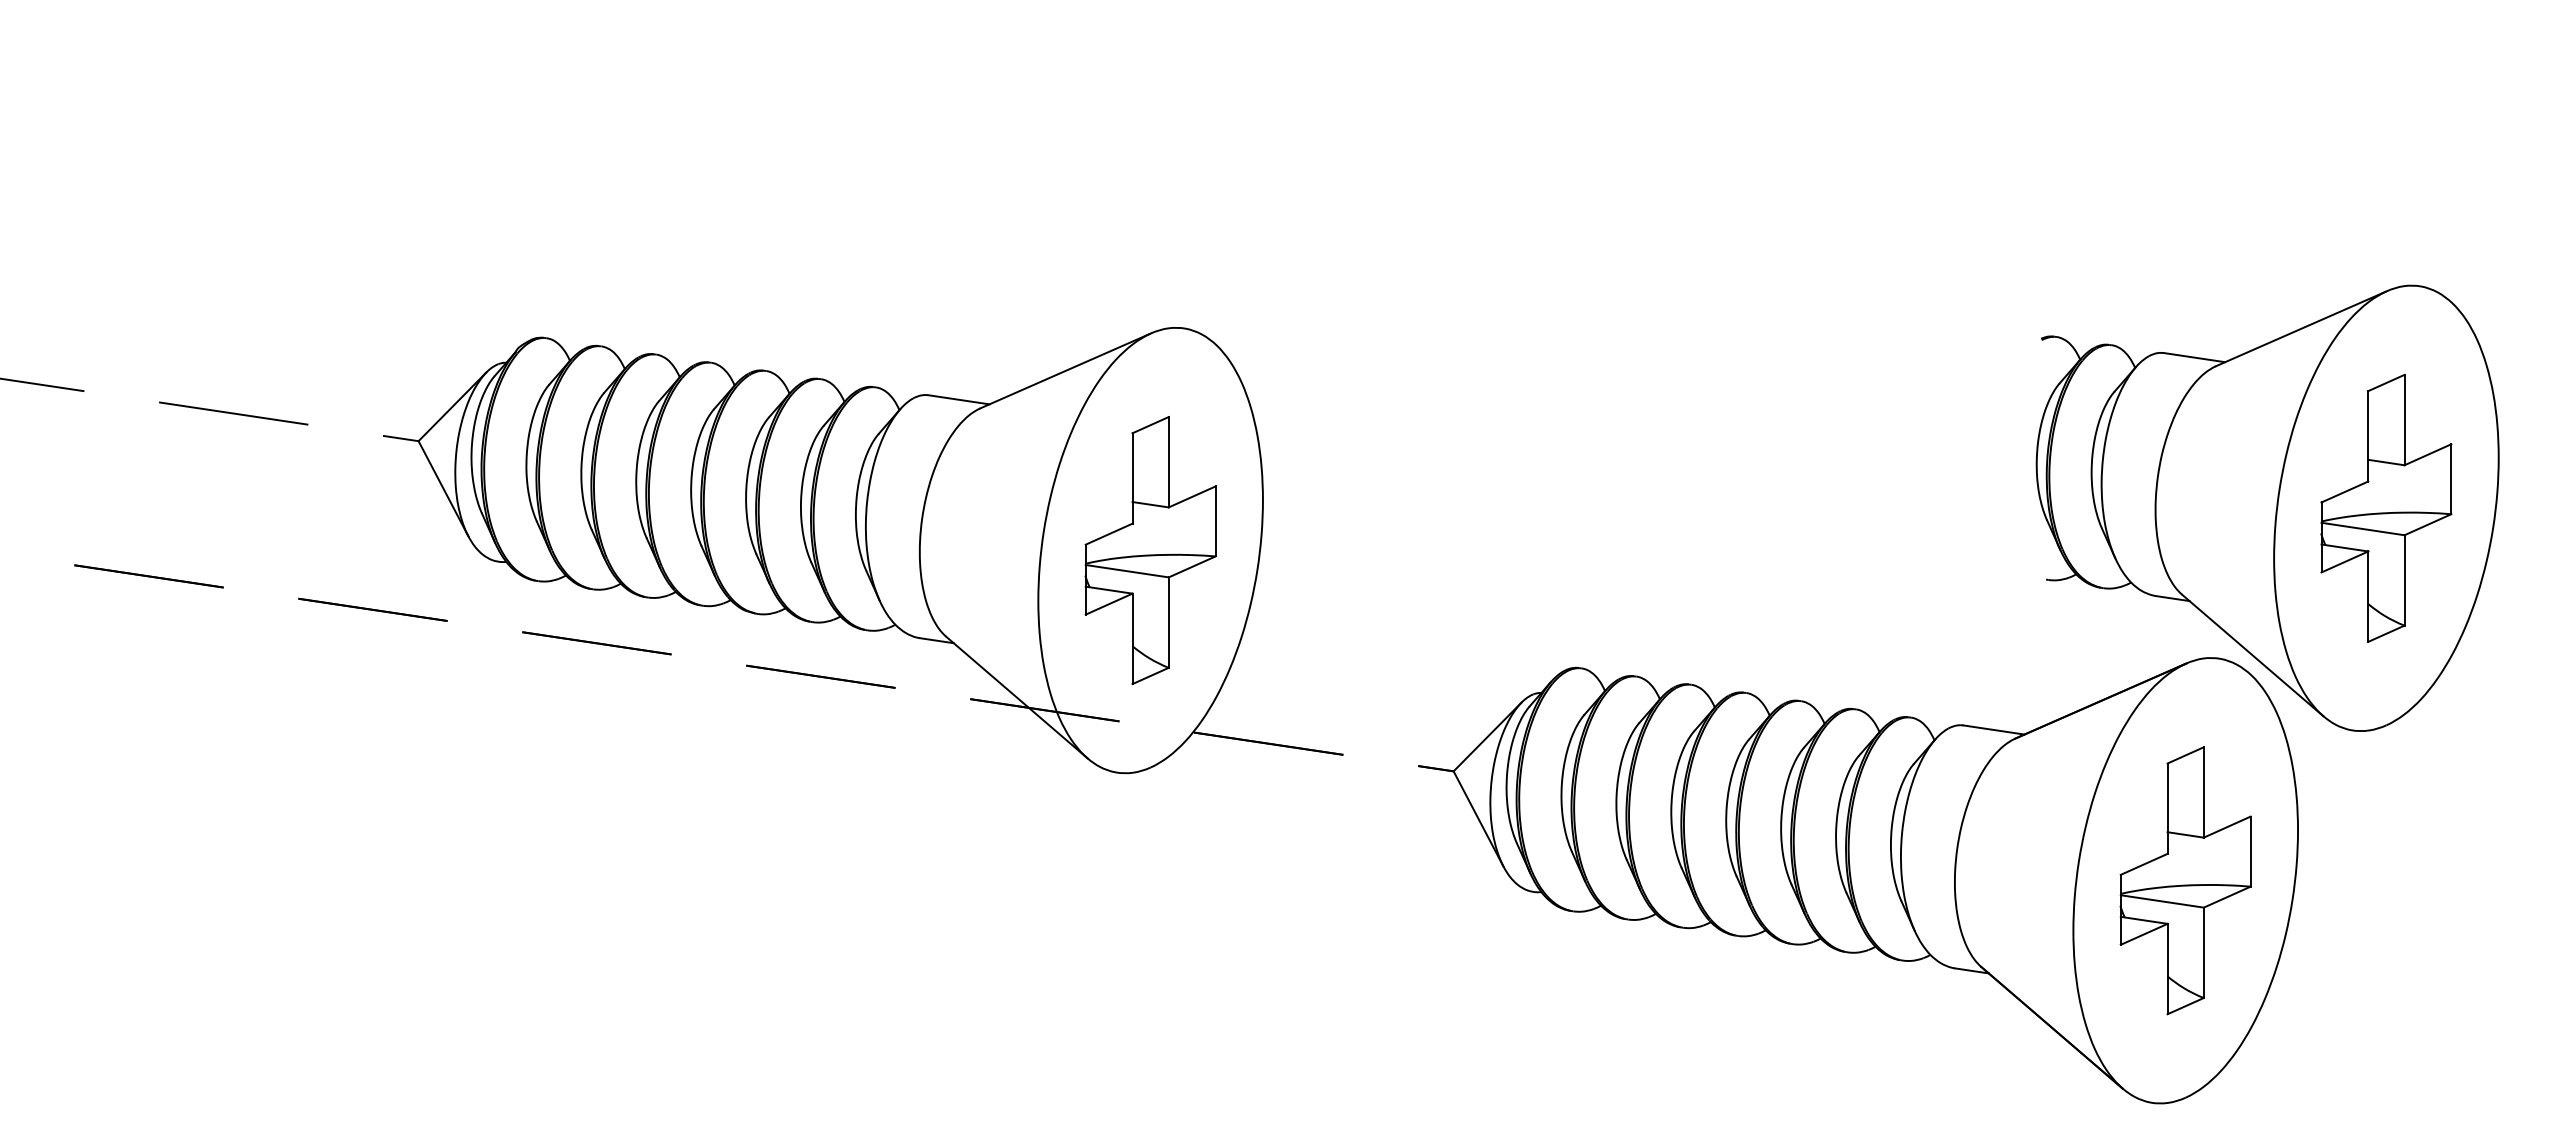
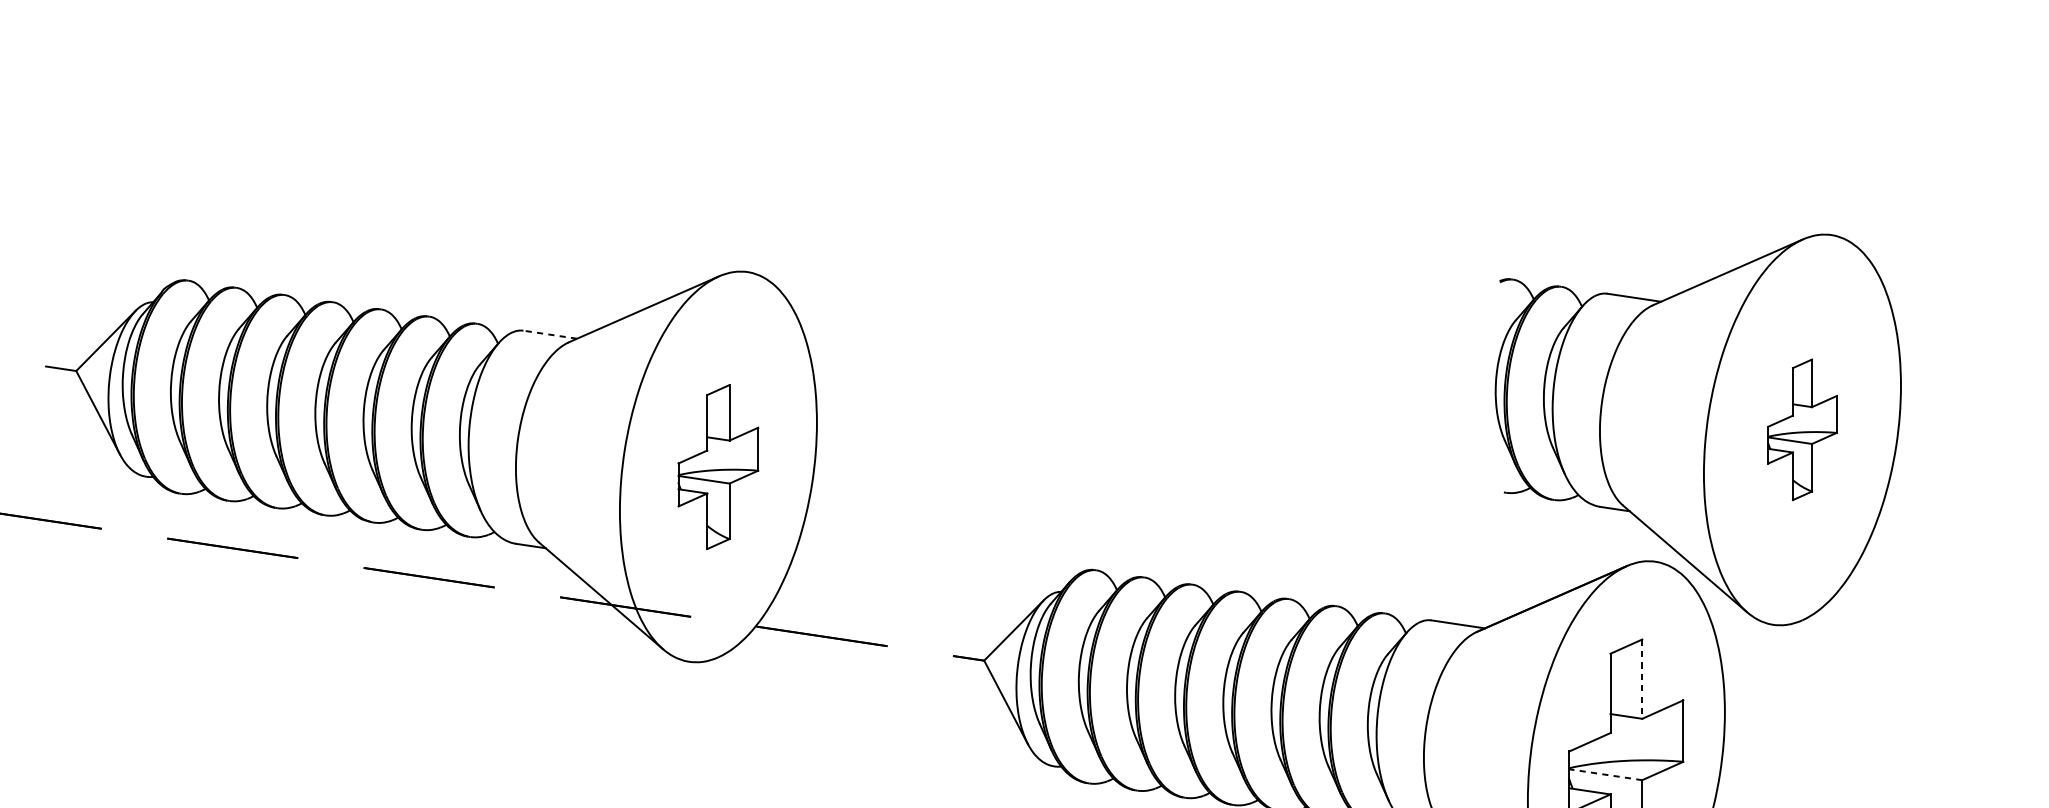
line: (958, 399) -> (549, 334), solid -> dashed
part: (2386, 507) -> (1802, 429), size x0.6
part: (1150, 550) -> (718, 466), size x0.7
line: (2203, 792) -> (1642, 679), solid -> dashed
line: (2162, 901) -> (1606, 774), solid -> dashed

